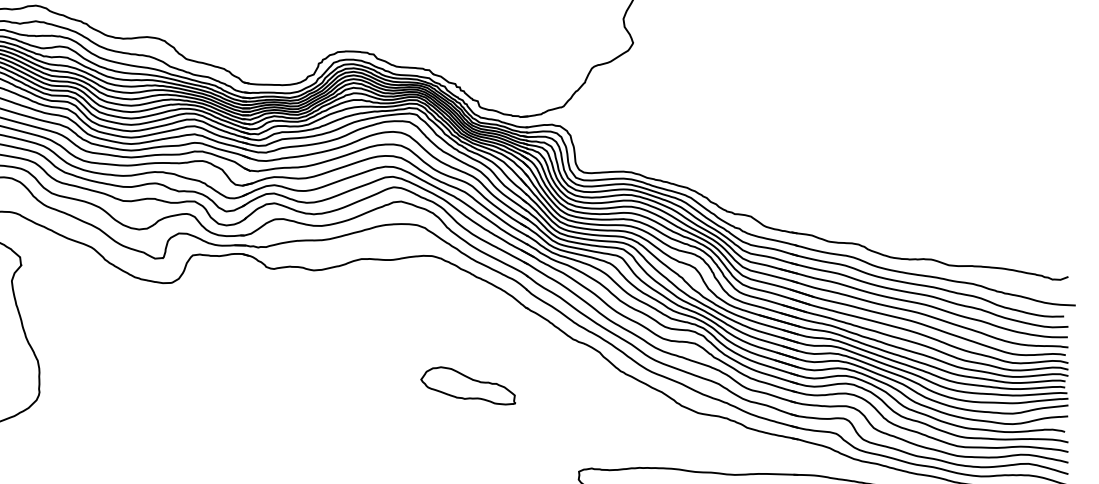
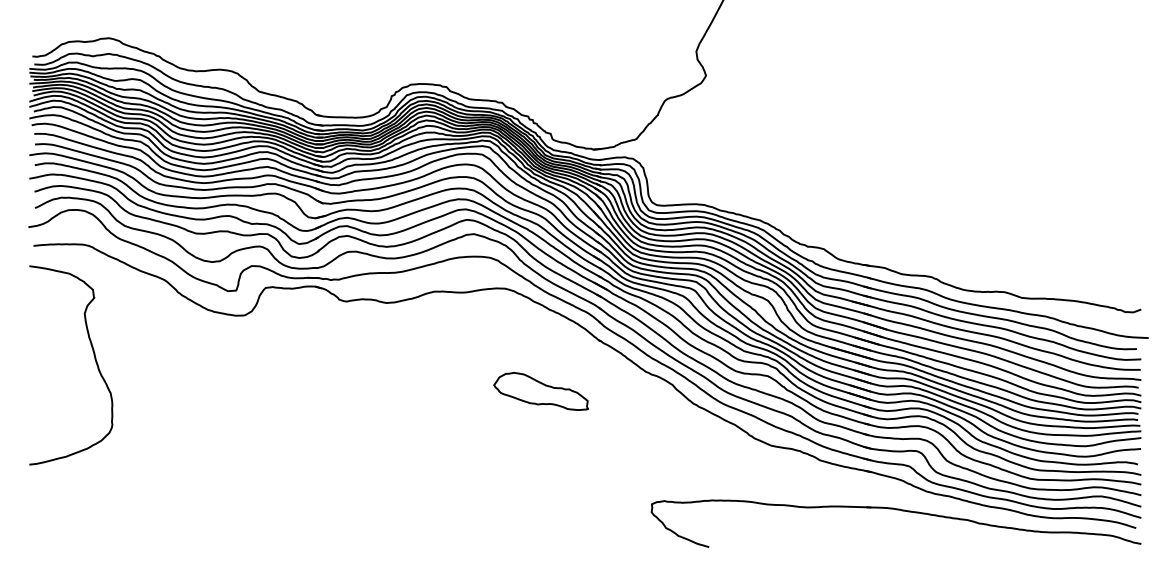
part: (467, 385) -> (540, 391), moved

